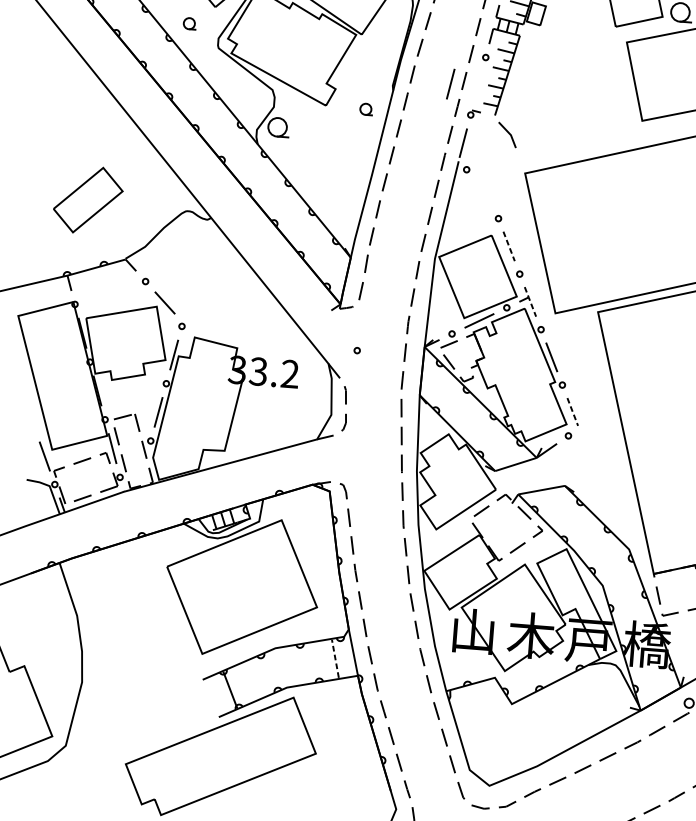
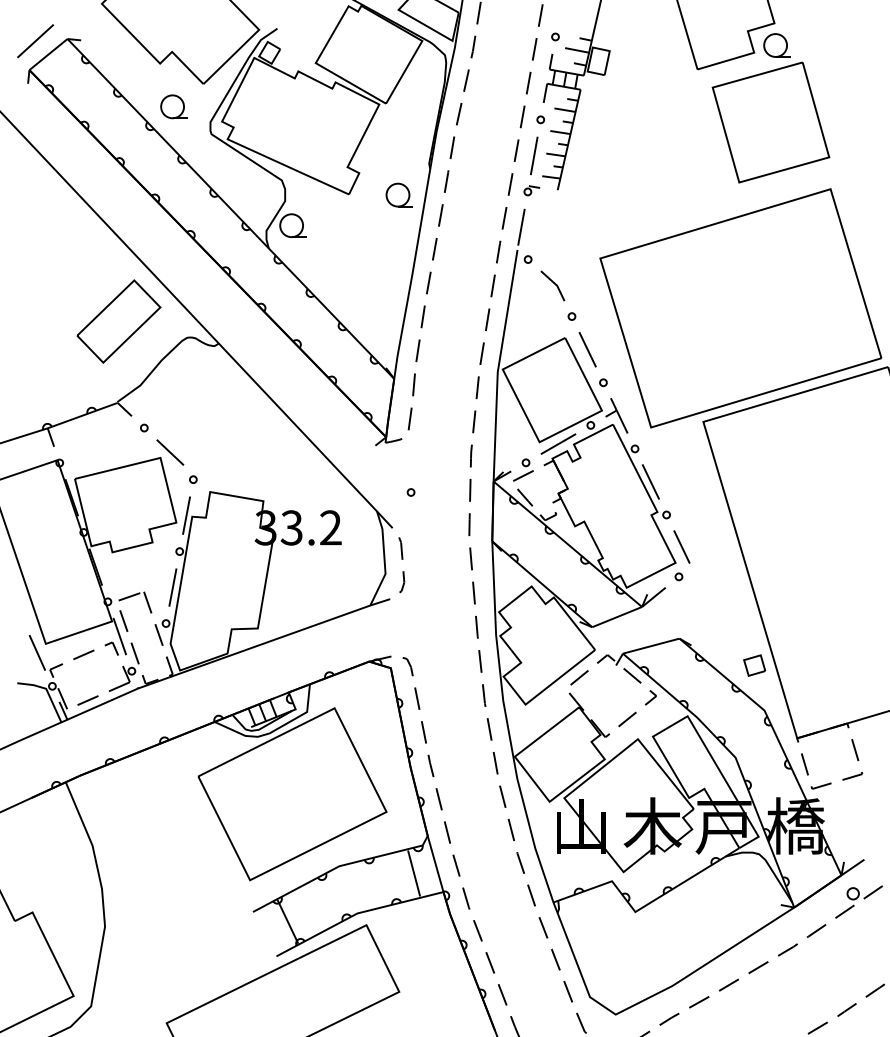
part: (189, 23) -> (173, 106), size x1.67
line: (450, 83) -> (534, 155), moved
part: (366, 108) -> (398, 194), size x1.67
line: (508, 133) -> (553, 283), moved
part: (87, 200) -> (118, 321), moved
line: (508, 247) -> (587, 350), dashed -> solid
line: (530, 301) -> (619, 415), dashed -> solid
line: (573, 412) -> (682, 547), dashed -> solid
part: (623, 512) -> (754, 665), added
line: (335, 658) -> (414, 873), dashed -> solid

